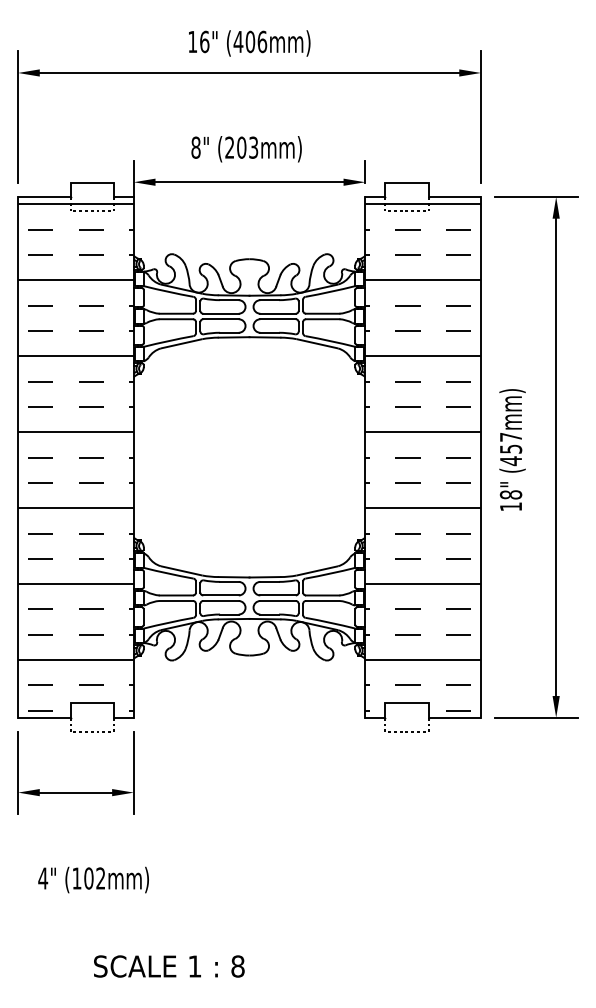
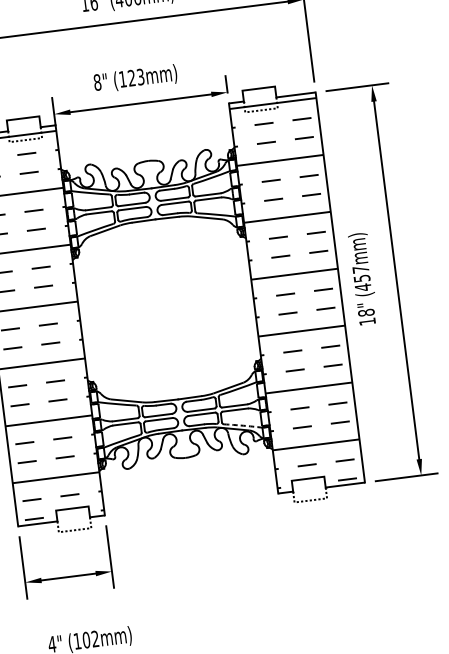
text: (235, 147) -> (127, 78), (203mm) -> (123mm)
arc: (330, 622) -> (243, 425), solid -> dashed

